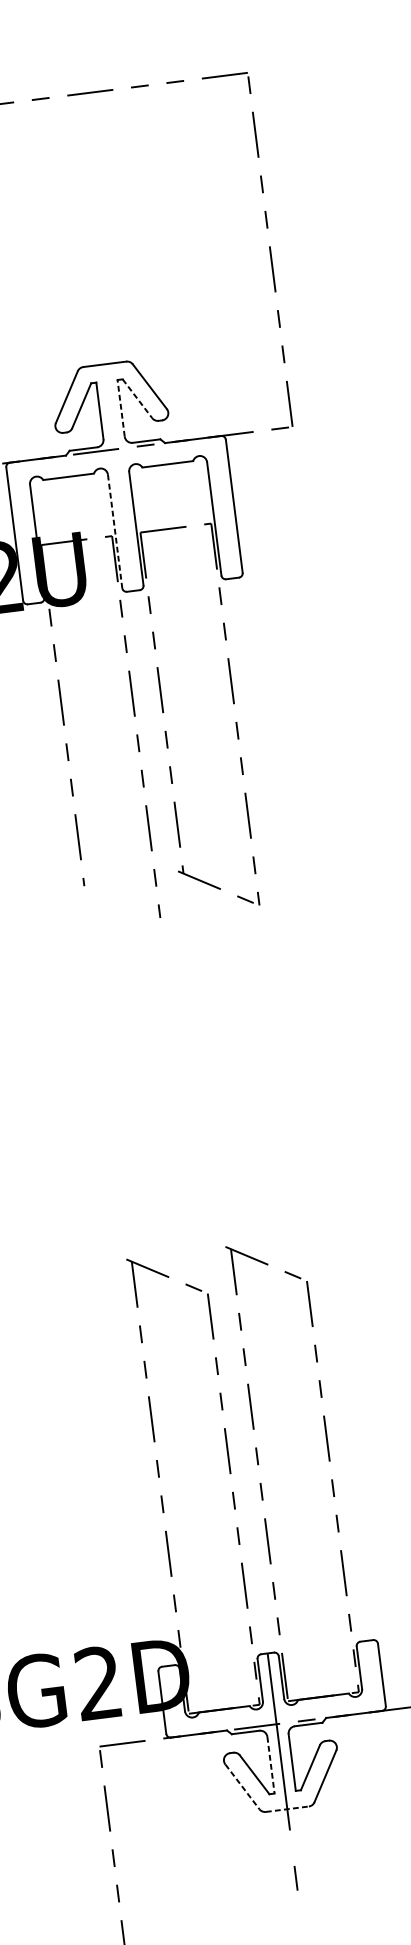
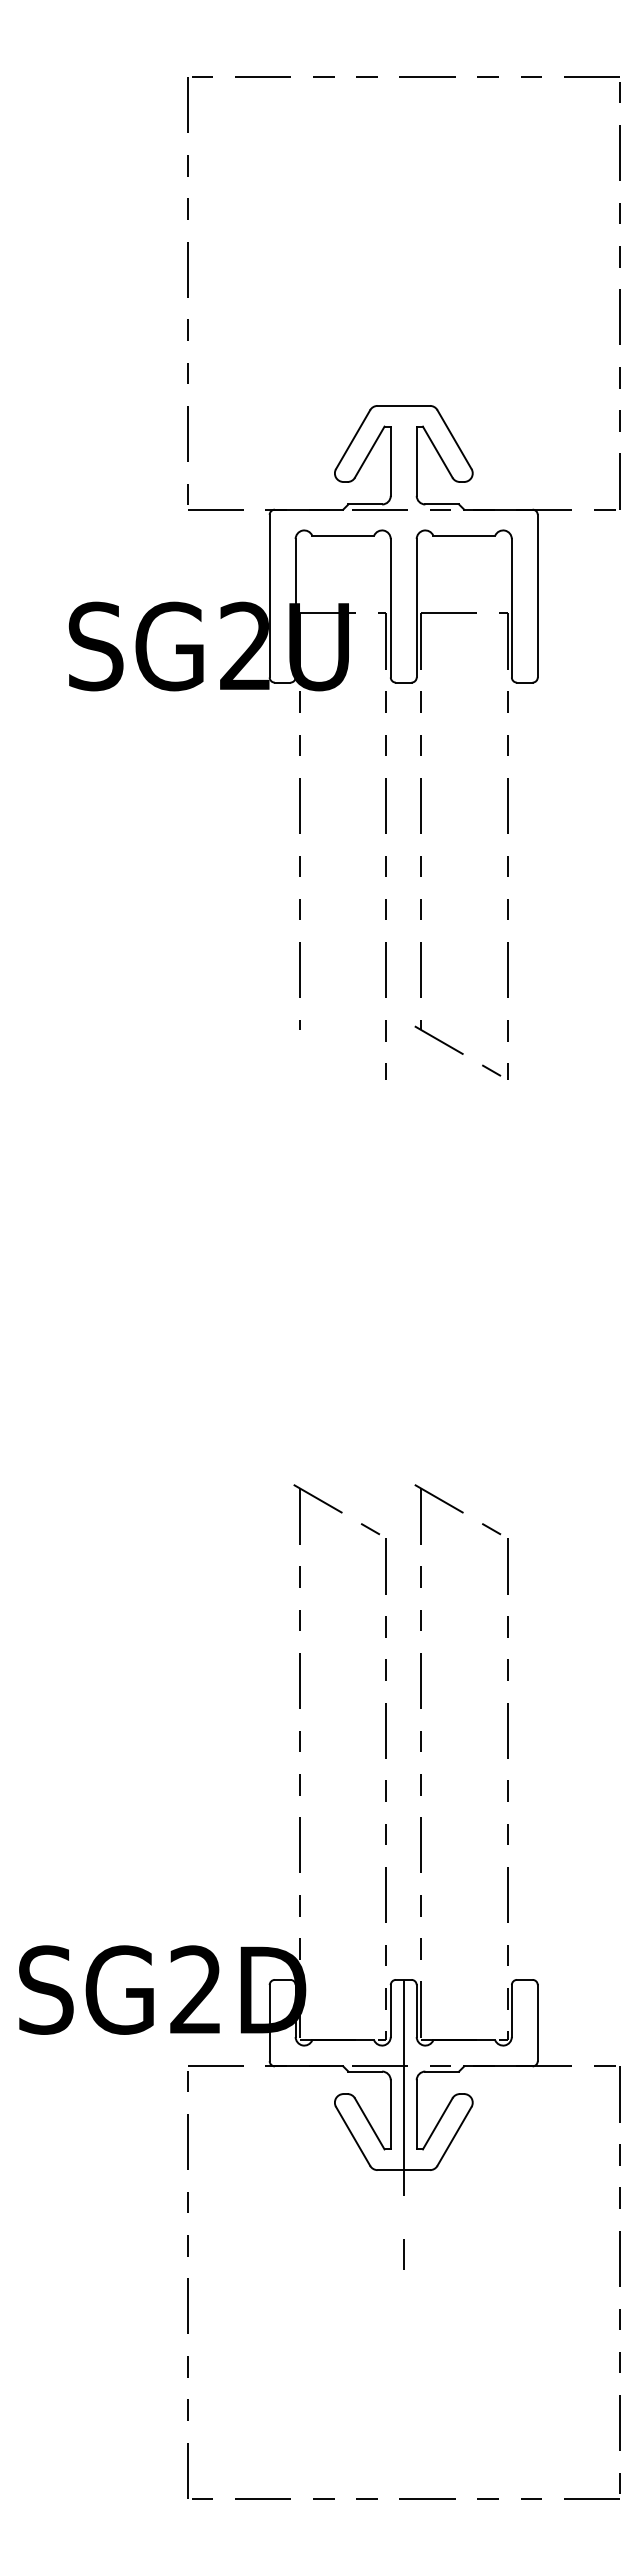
line: (137, 399) -> (437, 452), dashed -> solid
line: (121, 408) -> (416, 461), dashed -> solid
line: (114, 531) -> (390, 608), dashed -> solid
line: (270, 1765) -> (390, 2114), dashed -> solid
line: (242, 1786) -> (353, 2136), dashed -> solid
line: (288, 1809) -> (404, 2170), dashed -> solid

